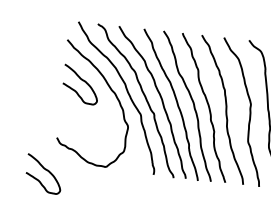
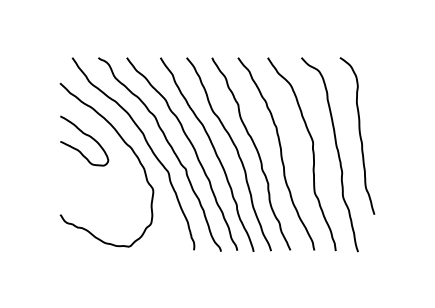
curve: (46, 171) -> (51, 260), removed

